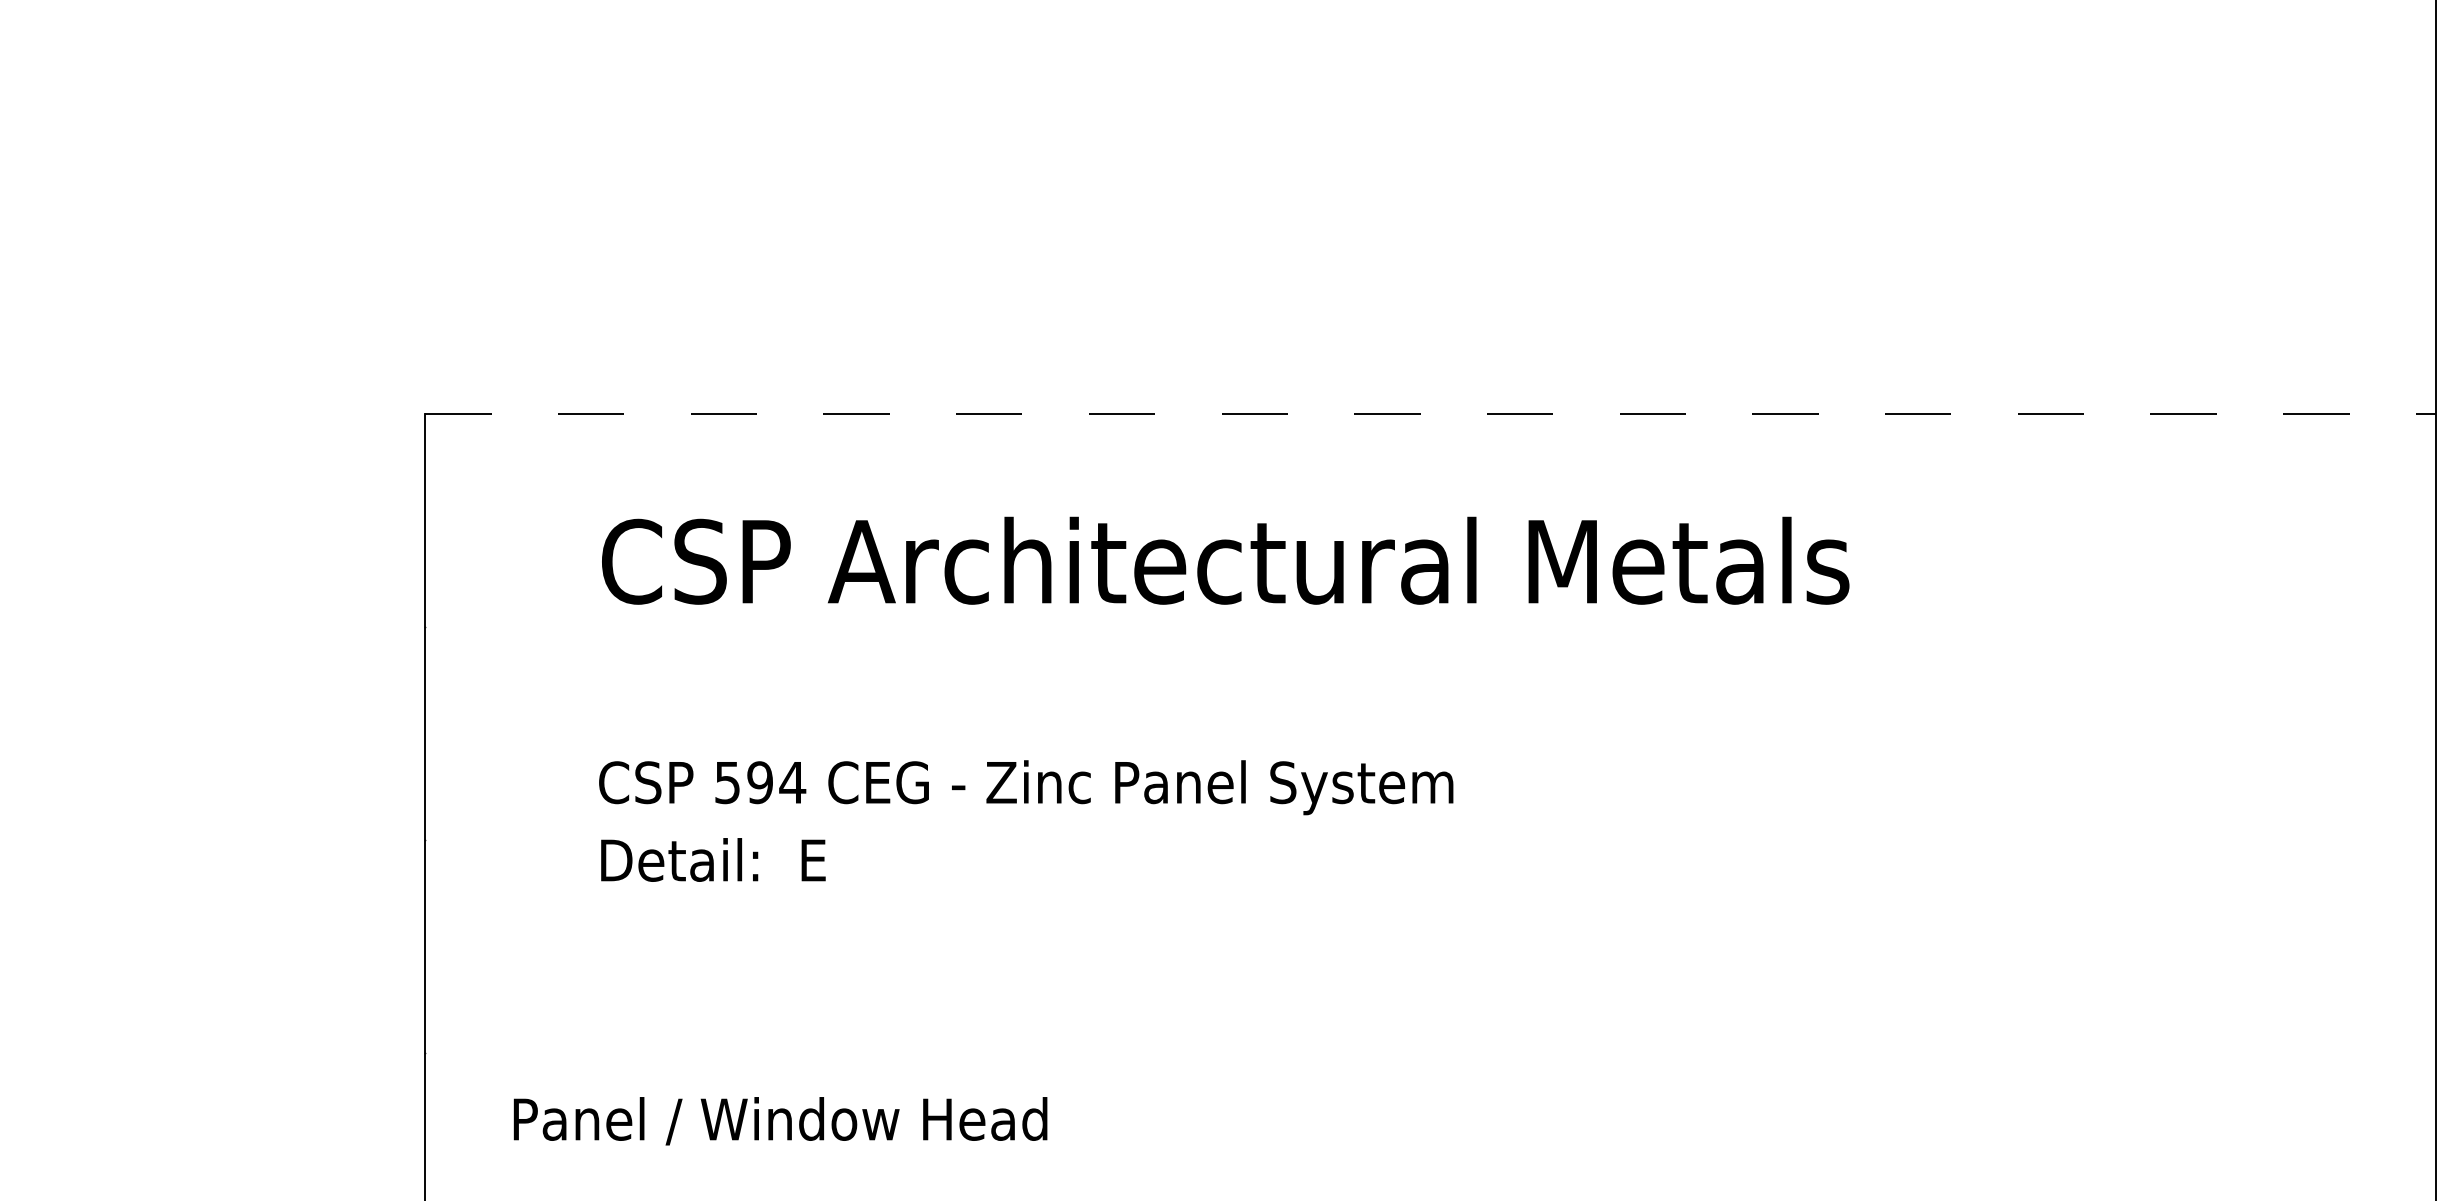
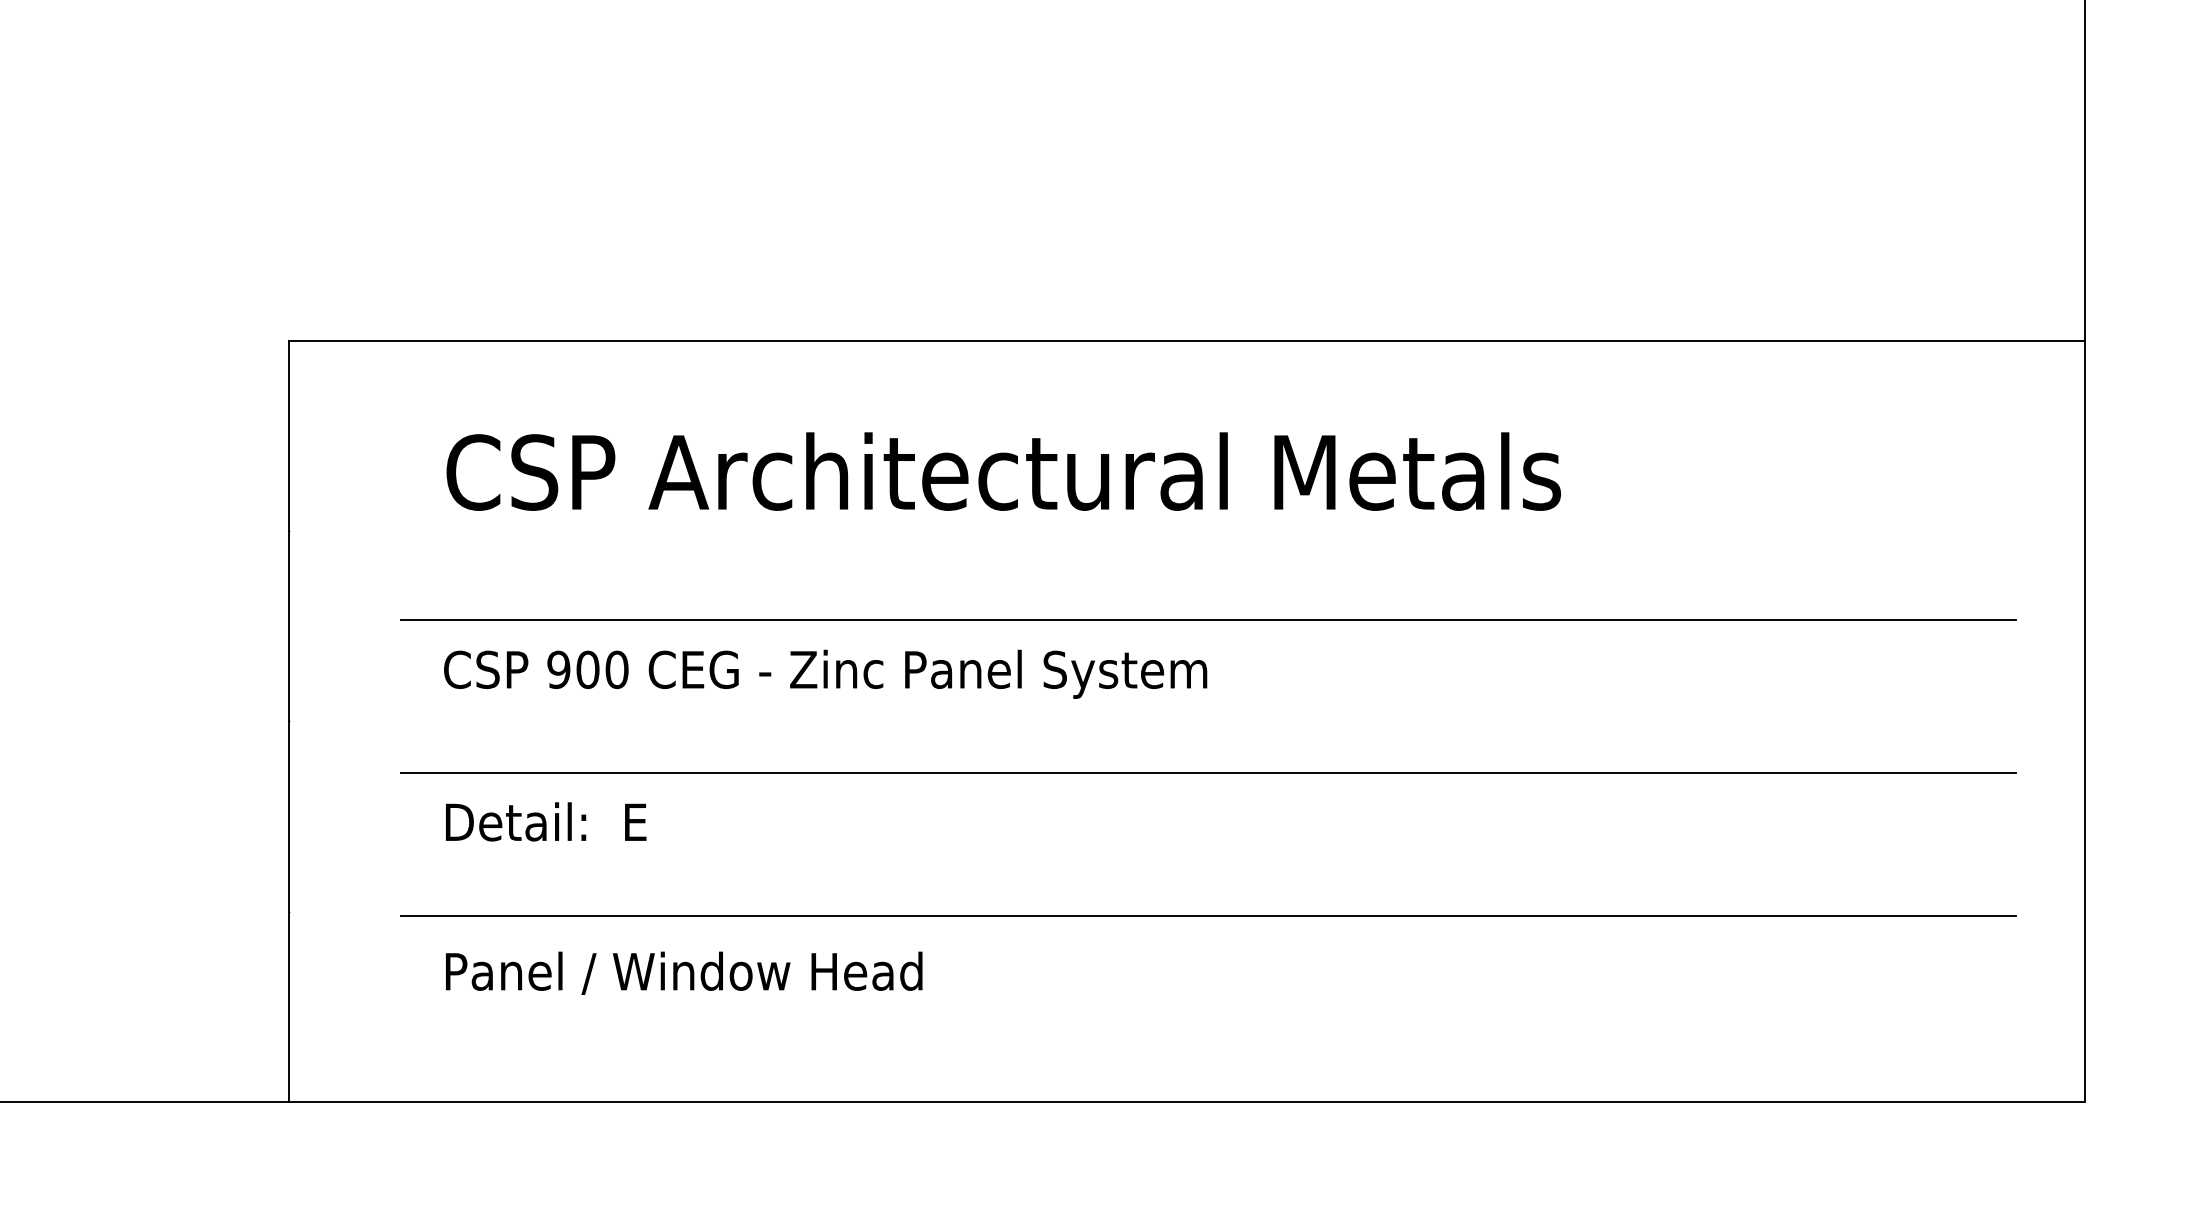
line: (1431, 414) -> (1187, 340), dashed -> solid
line: (1453, 726) -> (1207, 619), added
text: (760, 782) -> (588, 669), 594 -> 900
text: (713, 859) -> (546, 821), moved
line: (1453, 897) -> (1207, 772), added
line: (1453, 1057) -> (1207, 915), added
text: (780, 1120) -> (684, 972), moved

